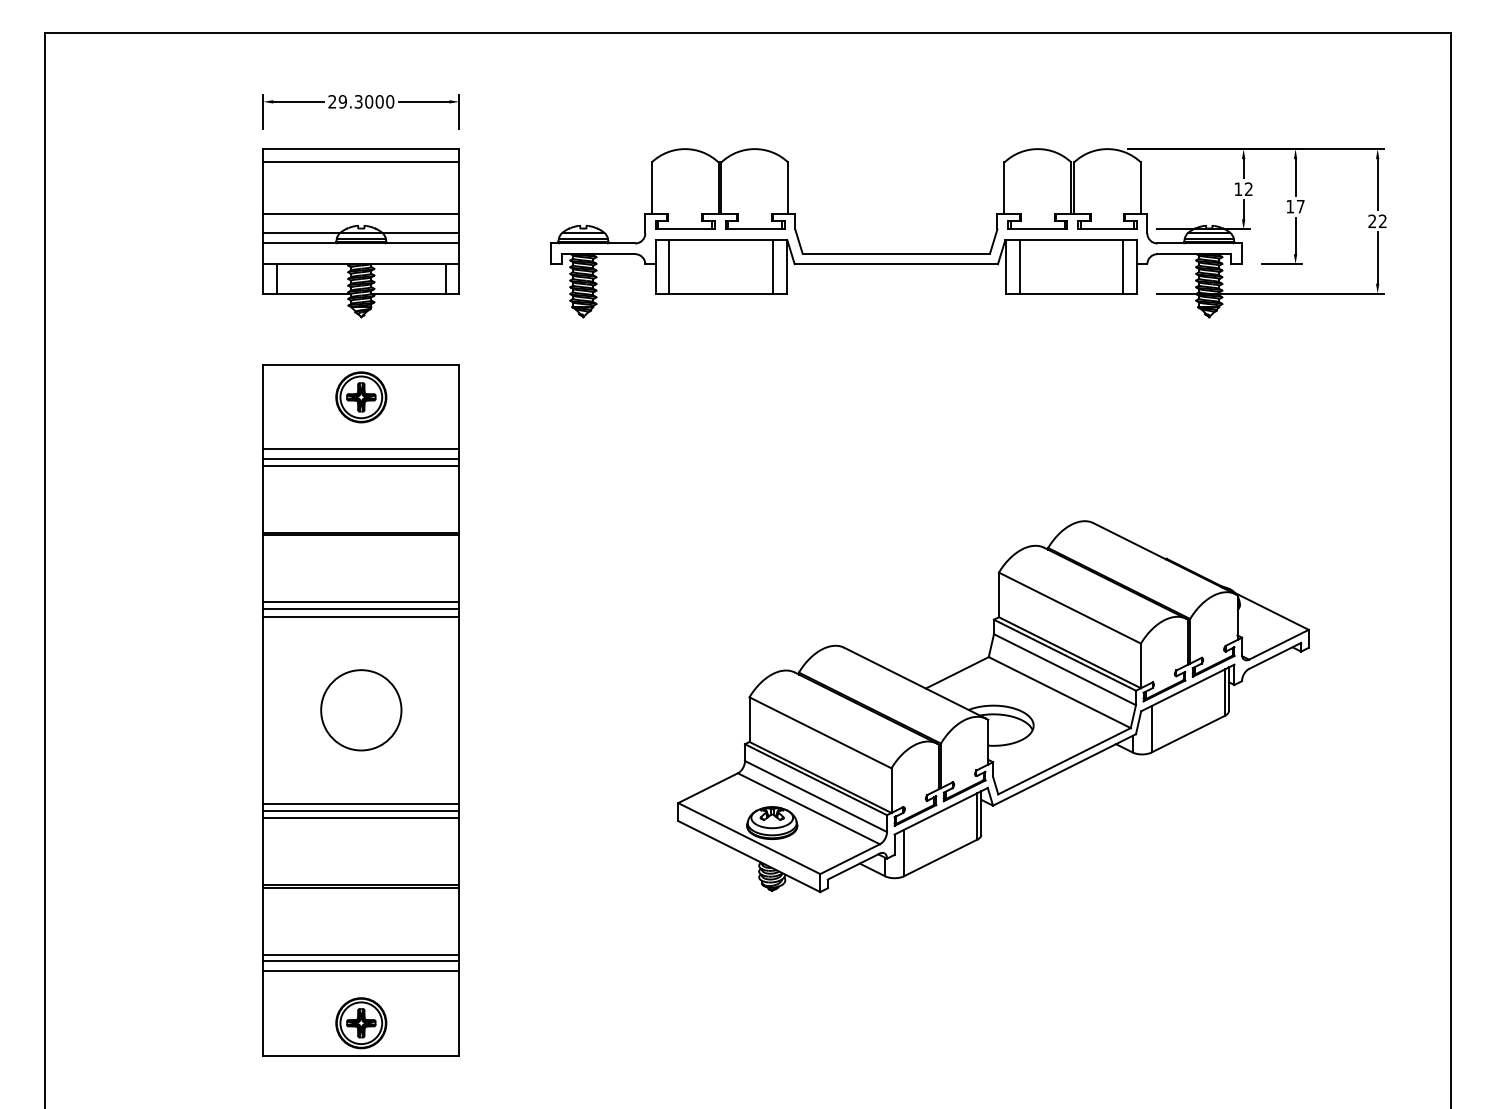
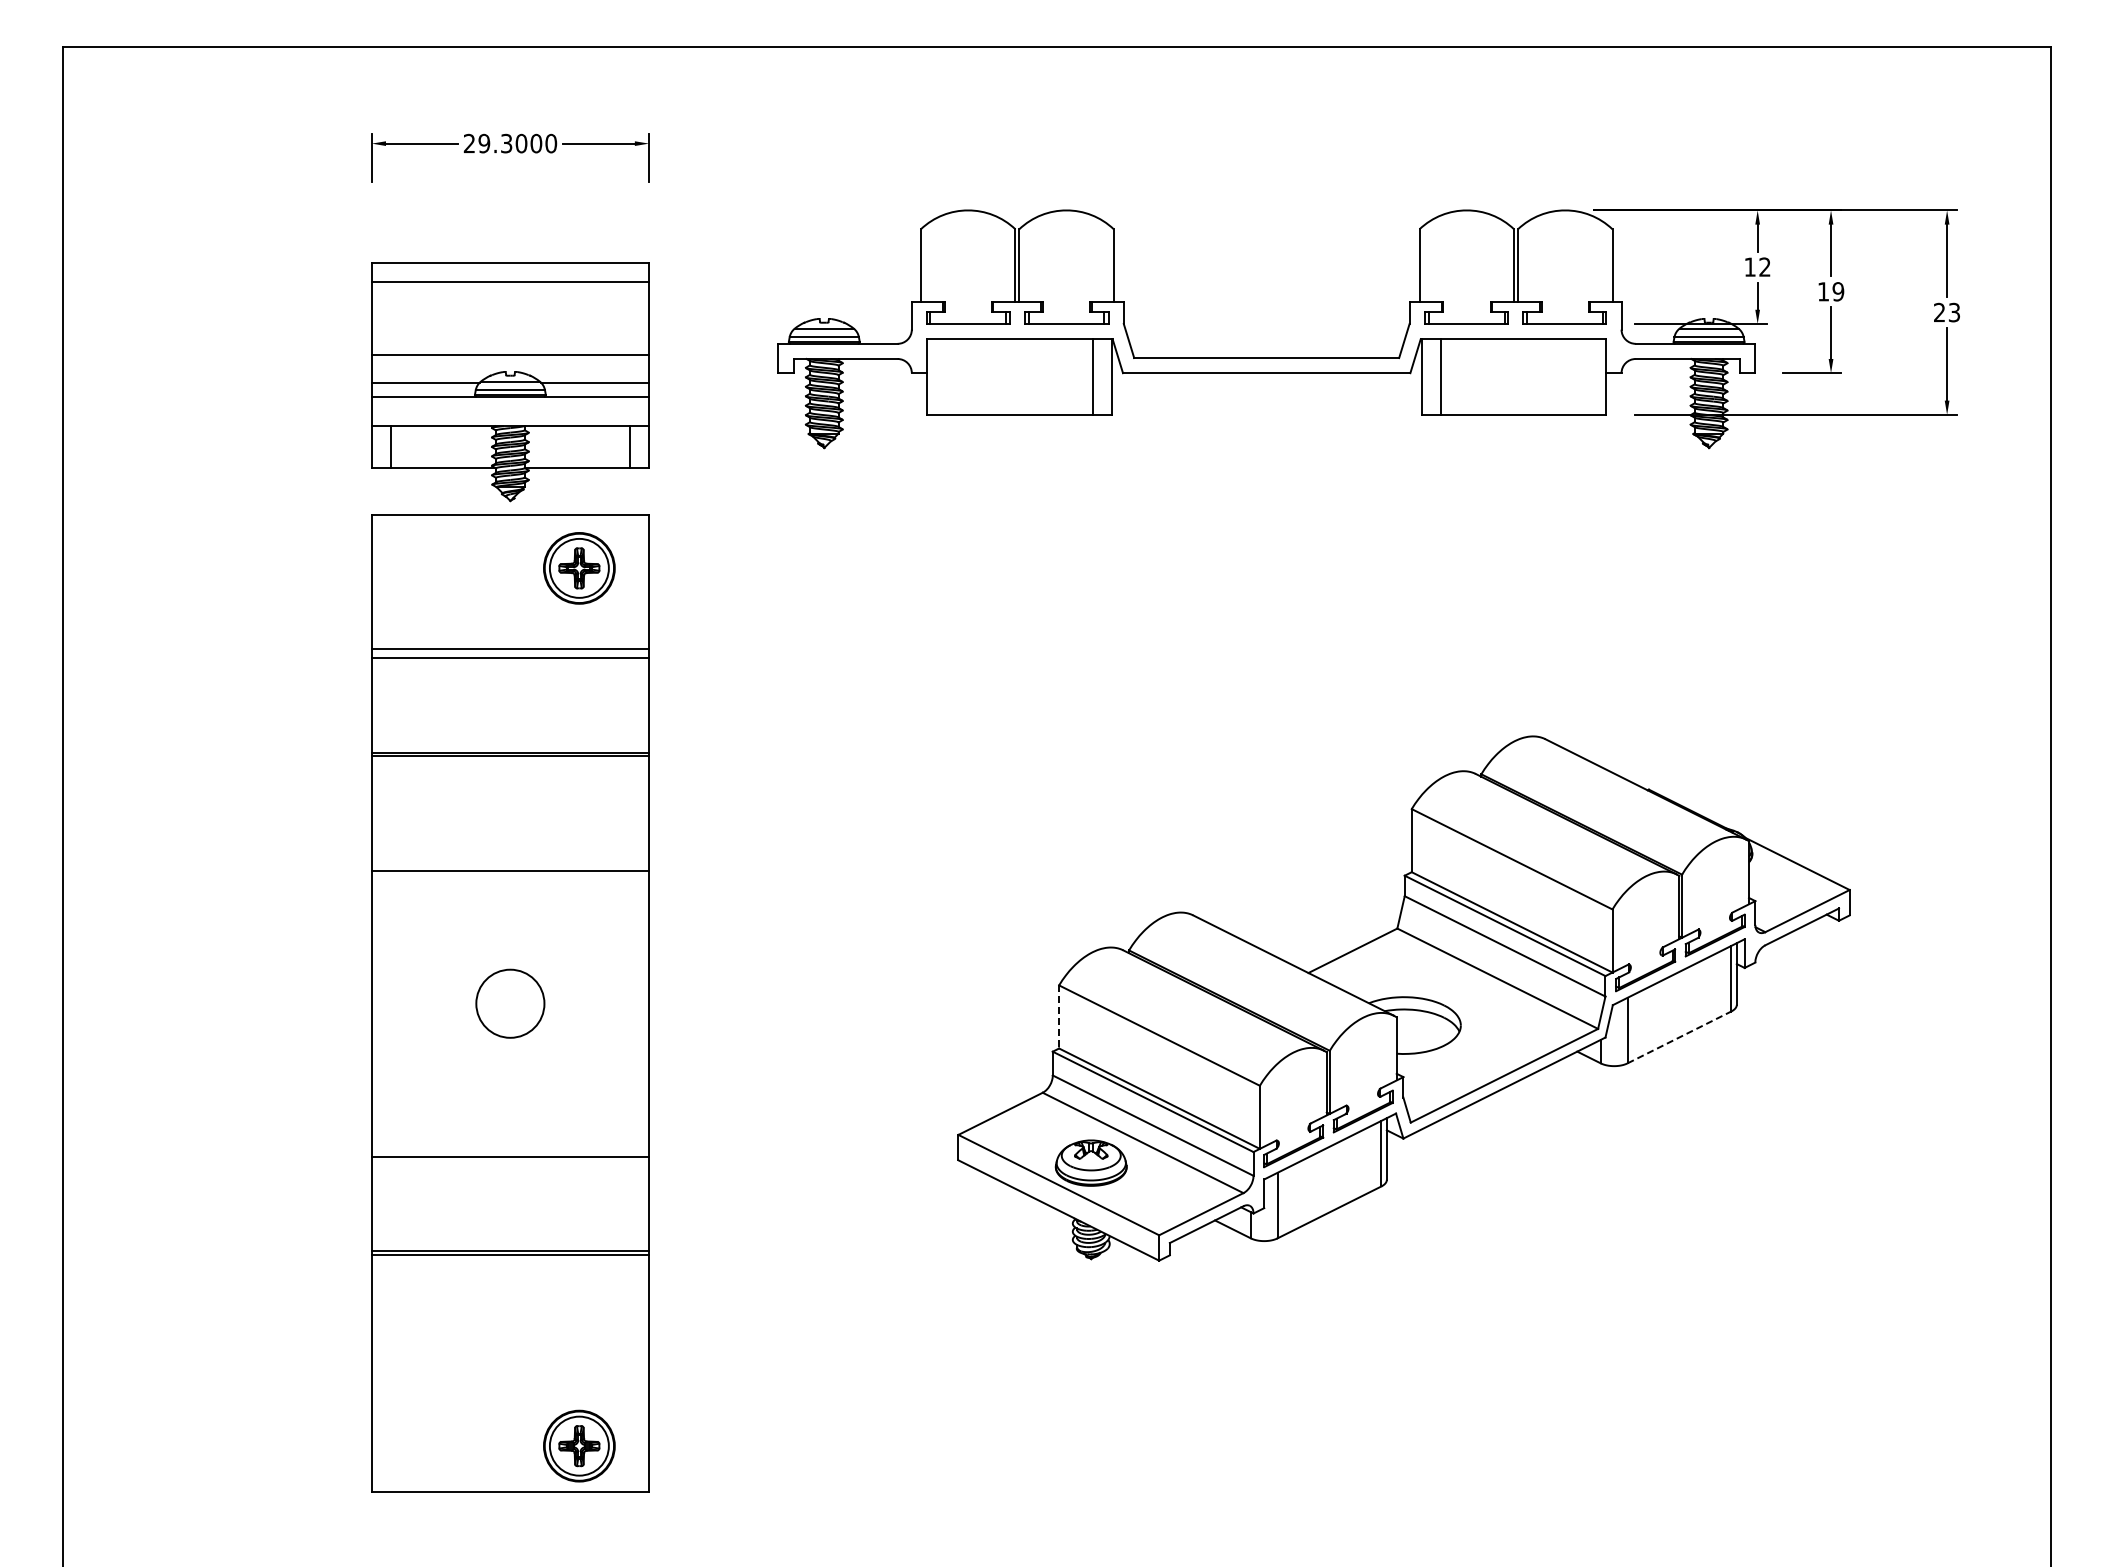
text: (1300, 206) -> (1838, 291), 17 -> 19
text: (1382, 221) -> (1954, 312), 22 -> 23
part: (361, 233) -> (510, 382), moved
line: (669, 266) -> (945, 376), removed
line: (1123, 266) -> (1587, 376), removed
part: (361, 397) -> (579, 568), moved
line: (361, 449) -> (510, 634), removed
line: (361, 601) -> (510, 850), removed
line: (361, 608) -> (510, 860), removed
circle: (361, 710) -> (510, 1003), size x0.6
line: (749, 719) -> (1059, 1016), solid -> dashed
line: (1188, 734) -> (1679, 1037), solid -> dashed
line: (361, 804) -> (510, 1136), removed
line: (361, 811) -> (510, 1146), removed
line: (361, 954) -> (510, 1349), removed
line: (361, 961) -> (510, 1358), removed
line: (361, 971) -> (510, 1372), removed
part: (361, 1022) -> (579, 1445), moved

